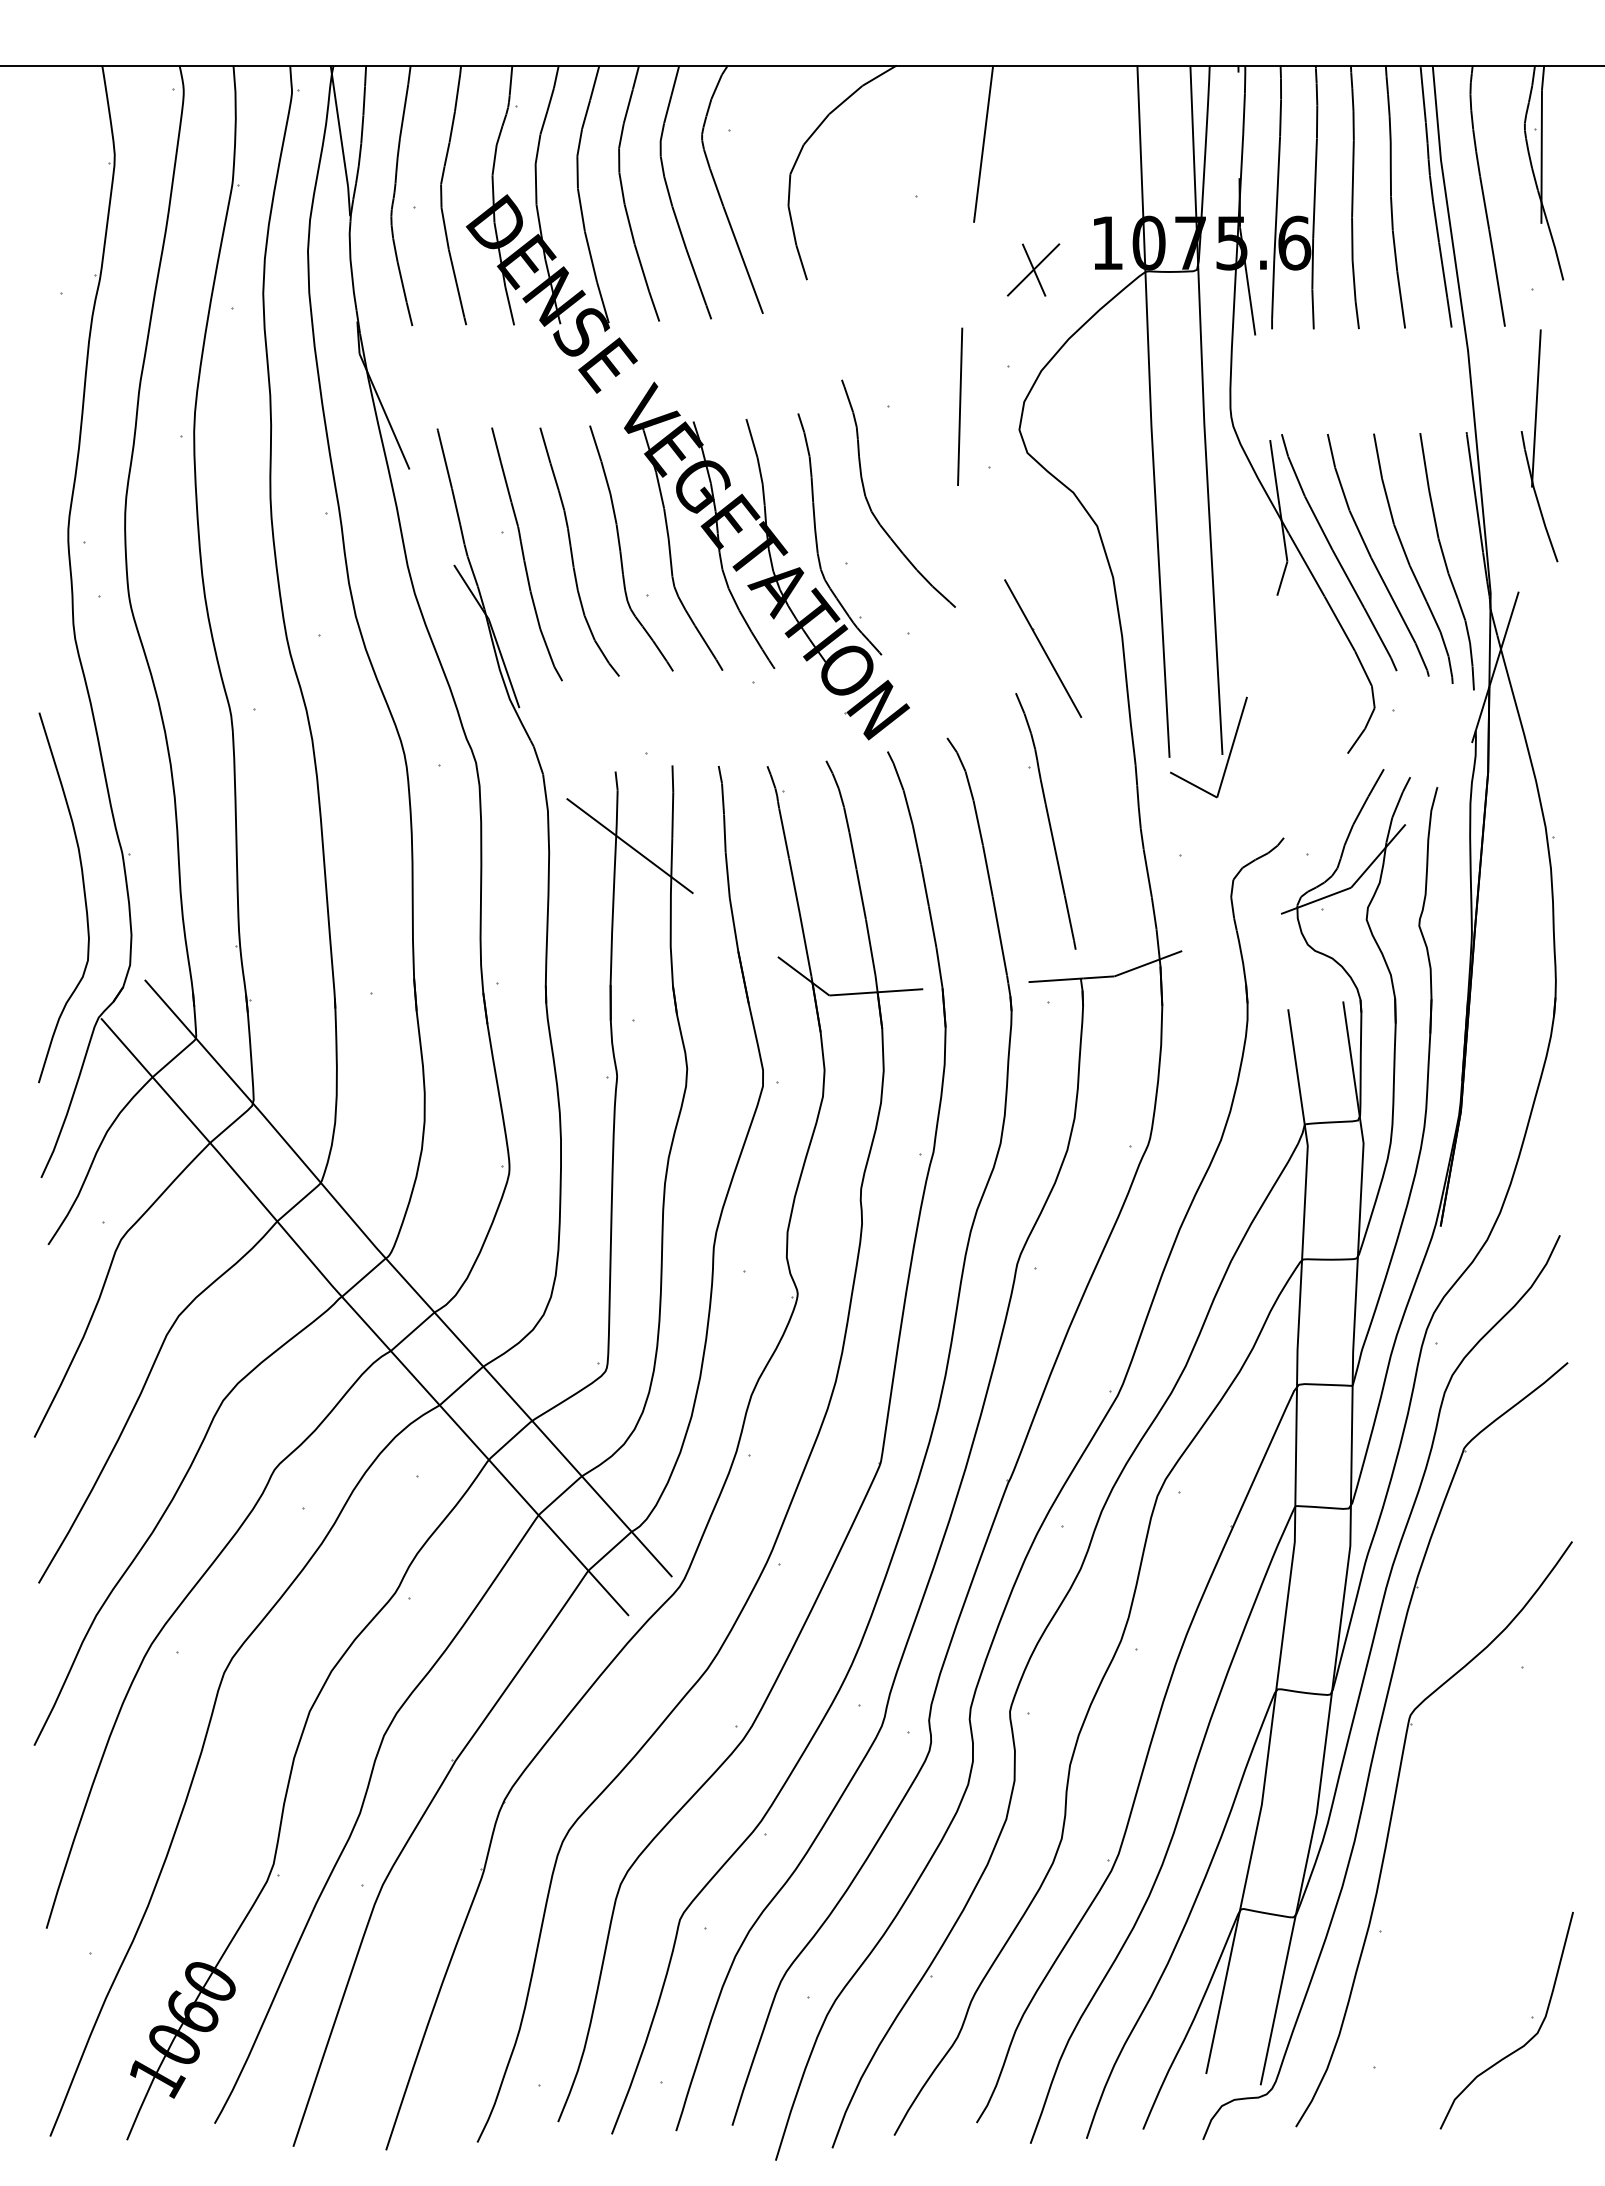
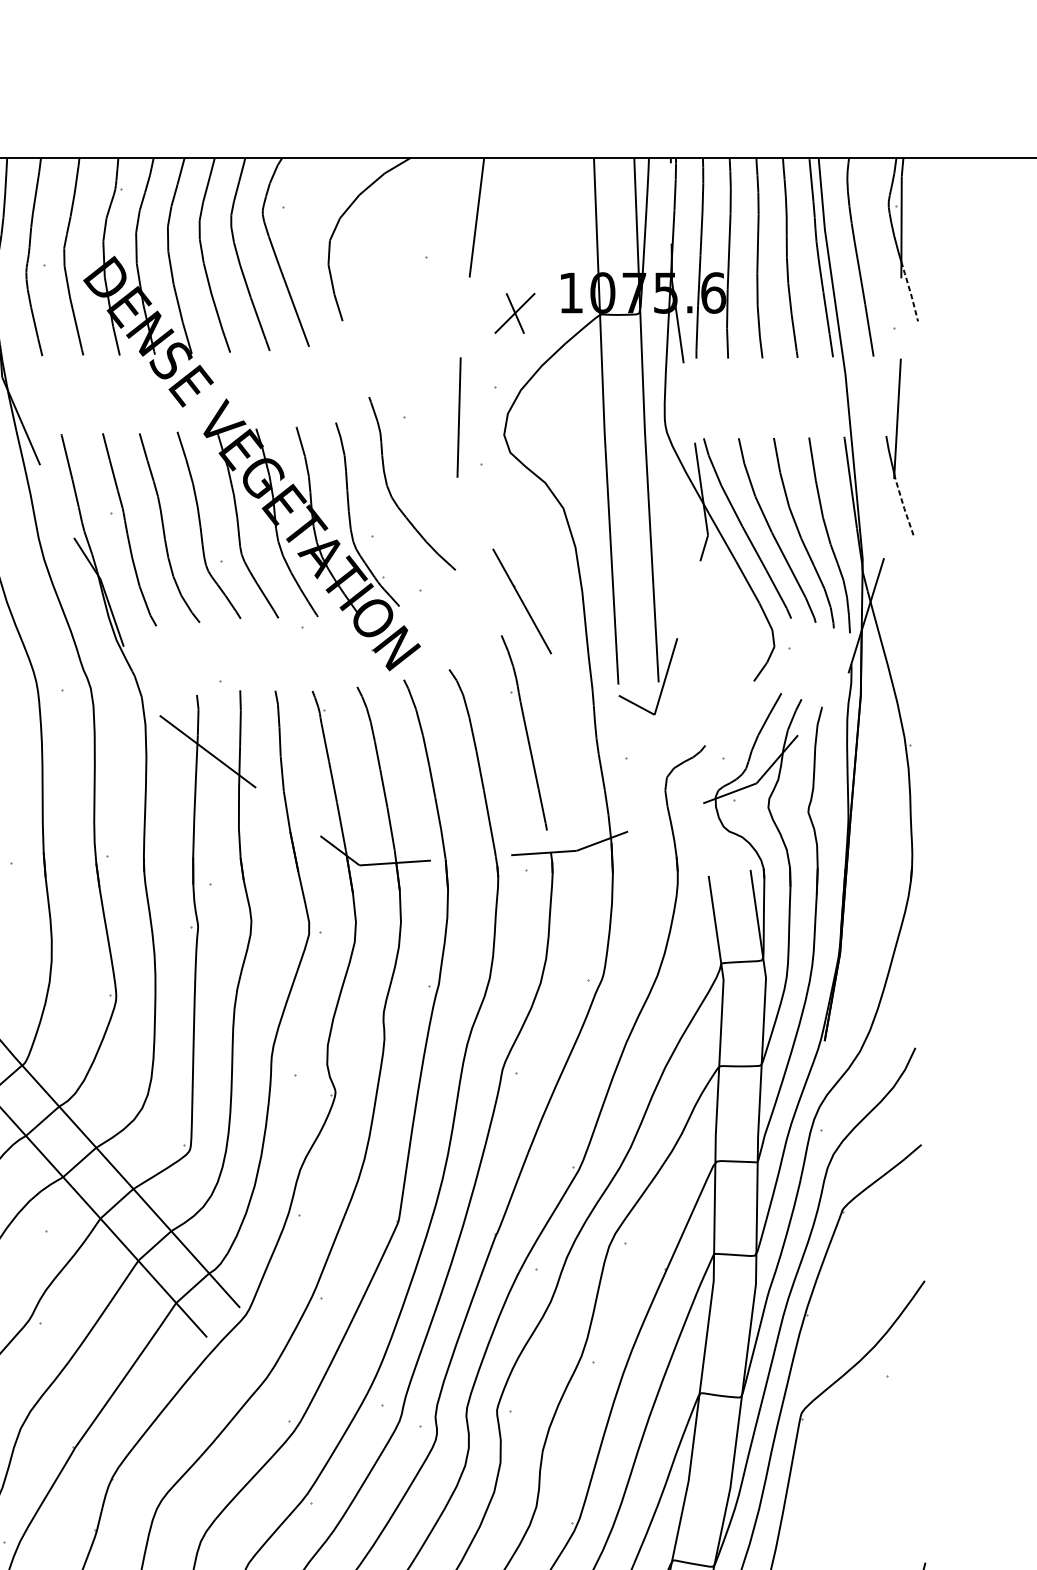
line: (1553, 240) -> (910, 291), solid -> dashed
line: (1543, 521) -> (902, 504), solid -> dashed

